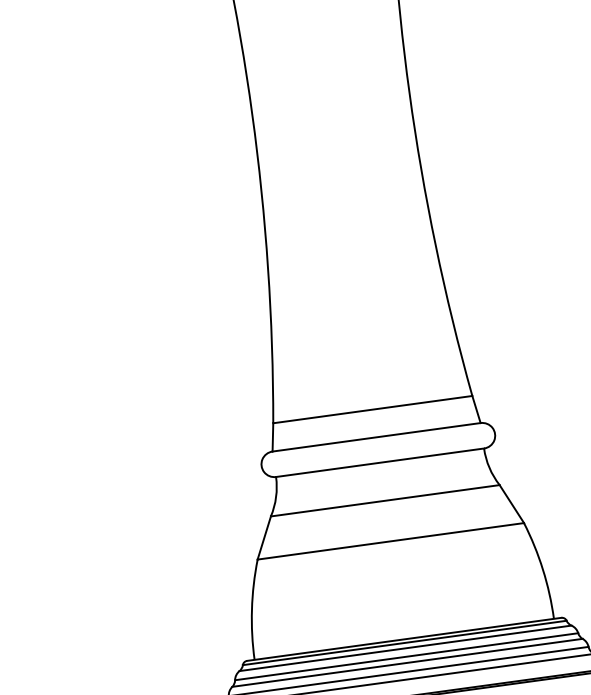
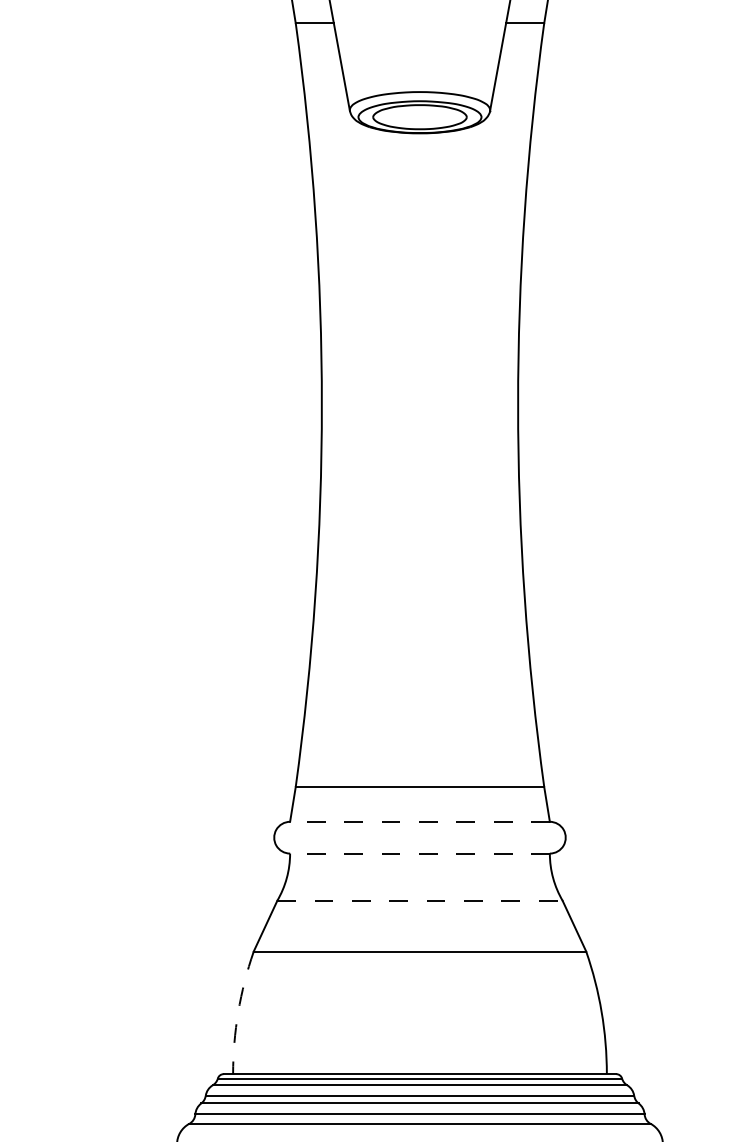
line: (376, 437) -> (419, 821), solid -> dashed
line: (379, 462) -> (419, 853), solid -> dashed
line: (384, 501) -> (419, 901), solid -> dashed
arc: (252, 609) -> (238, 1012), solid -> dashed

